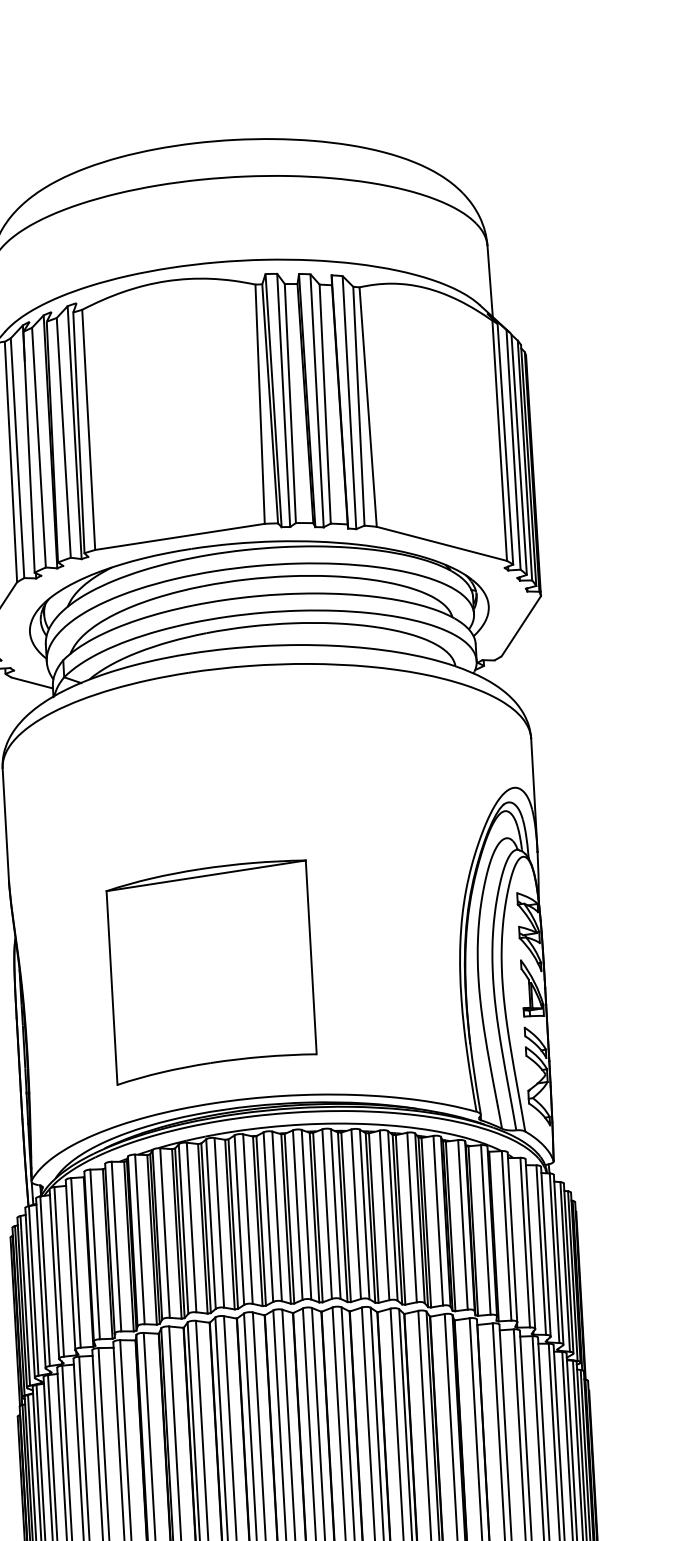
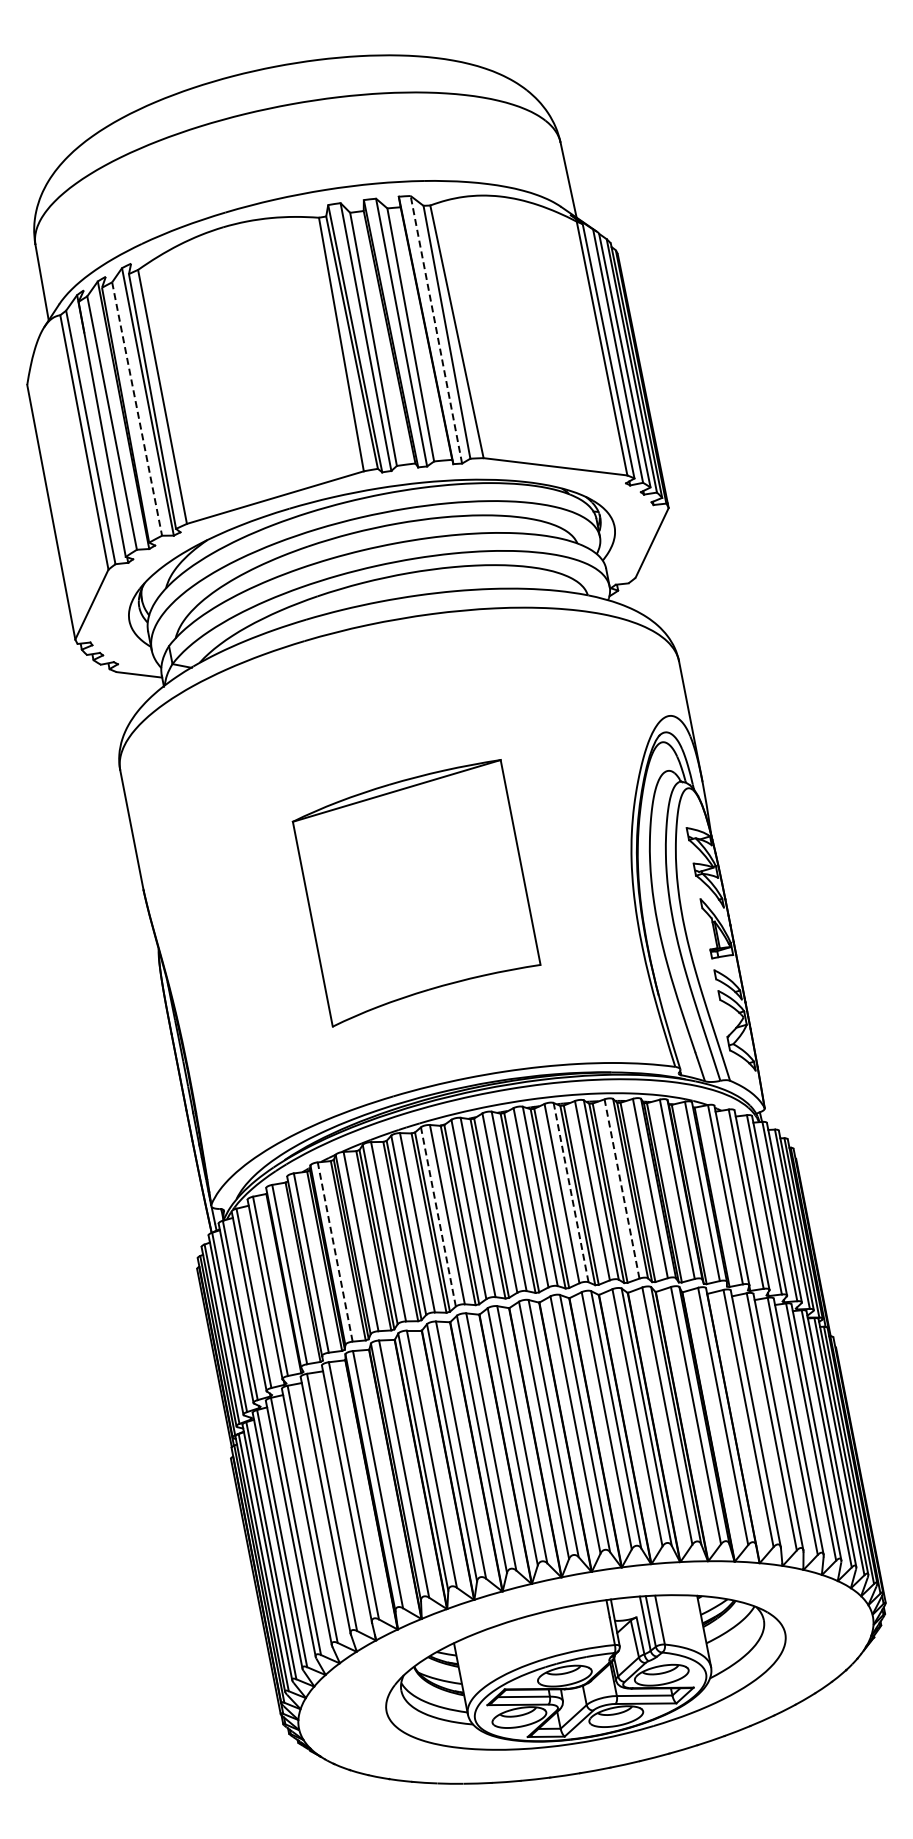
line: (349, 402) -> (436, 329), solid -> dashed
line: (64, 438) -> (137, 409), solid -> dashed
part: (211, 972) -> (416, 893), moved
line: (365, 1214) -> (571, 1192), solid -> dashed
line: (411, 1217) -> (621, 1188), solid -> dashed
line: (239, 1219) -> (438, 1216), solid -> dashed
line: (140, 1238) -> (335, 1251), solid -> dashed

